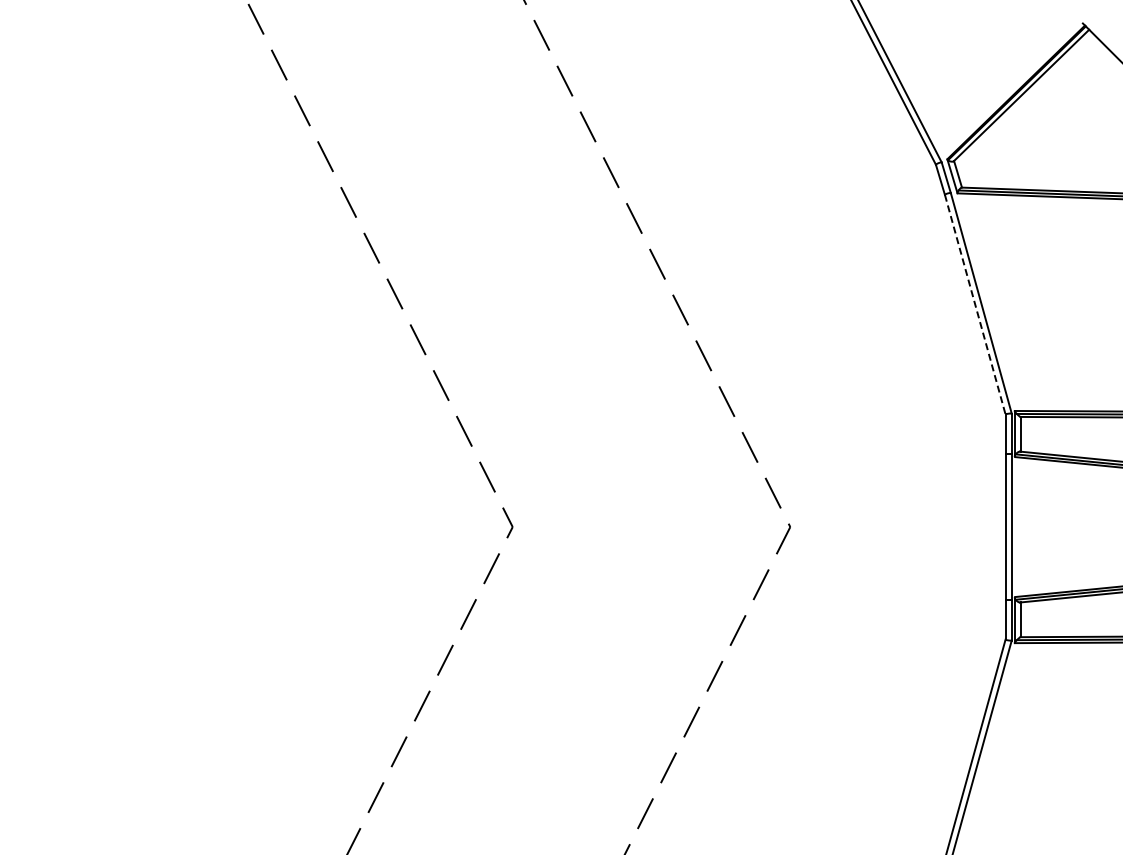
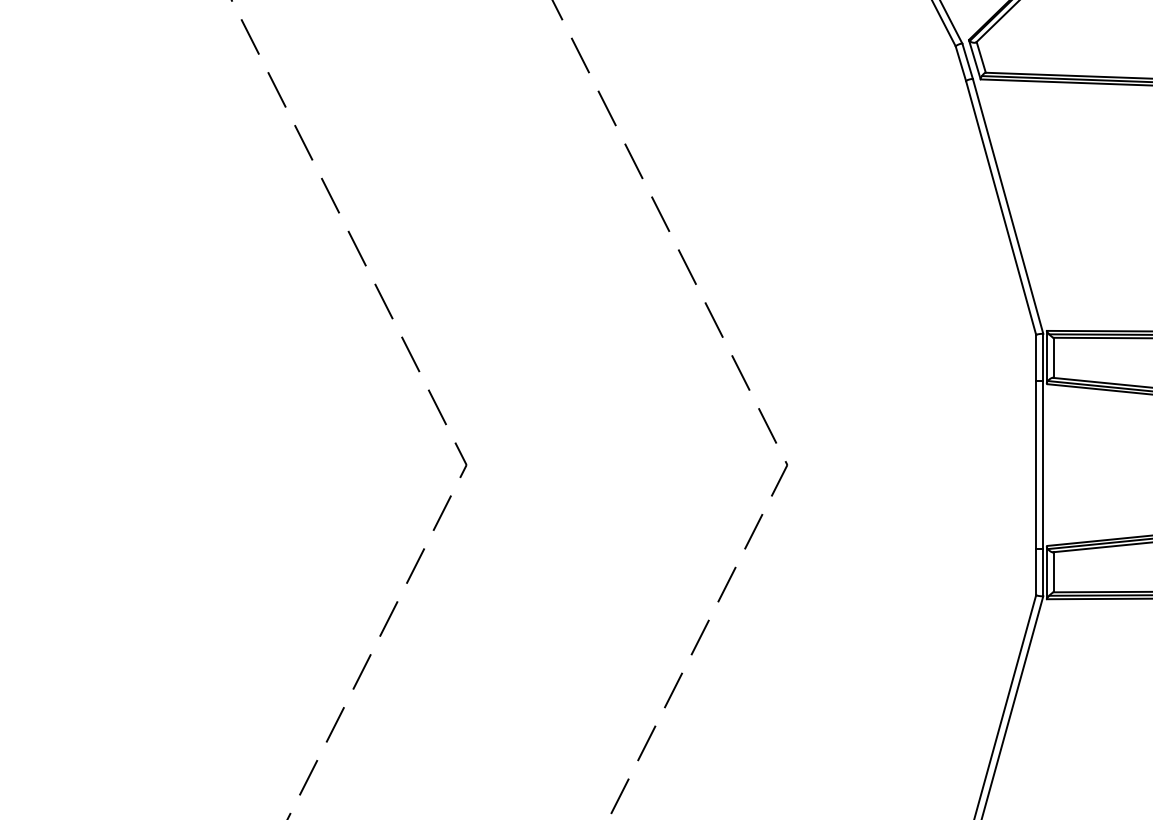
line: (975, 304) -> (1001, 207), dashed -> solid

